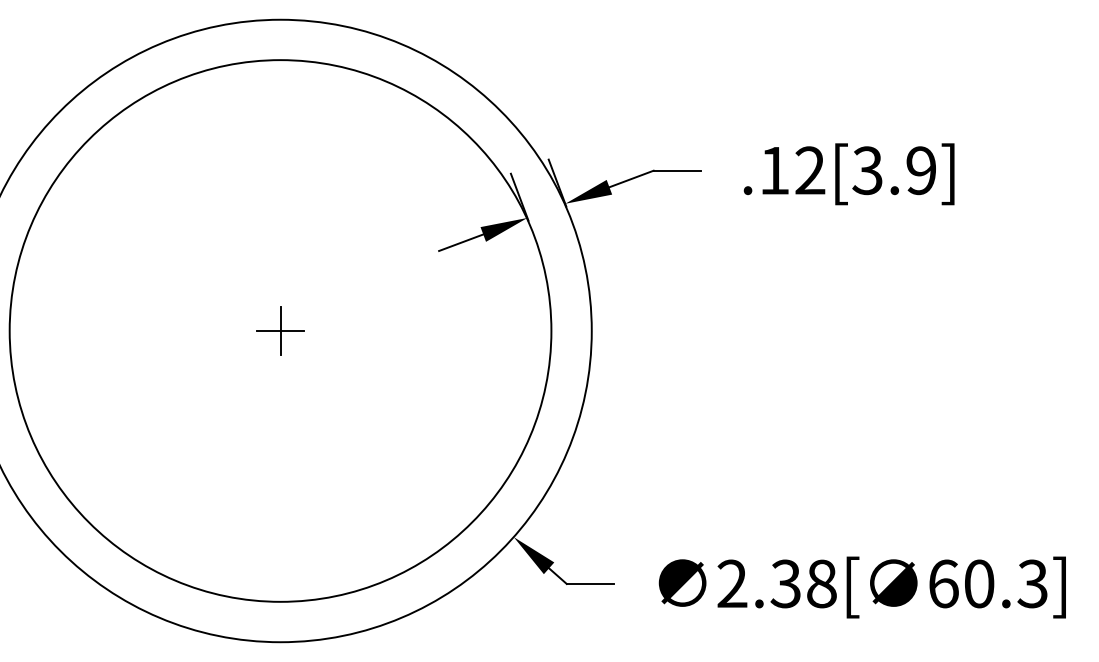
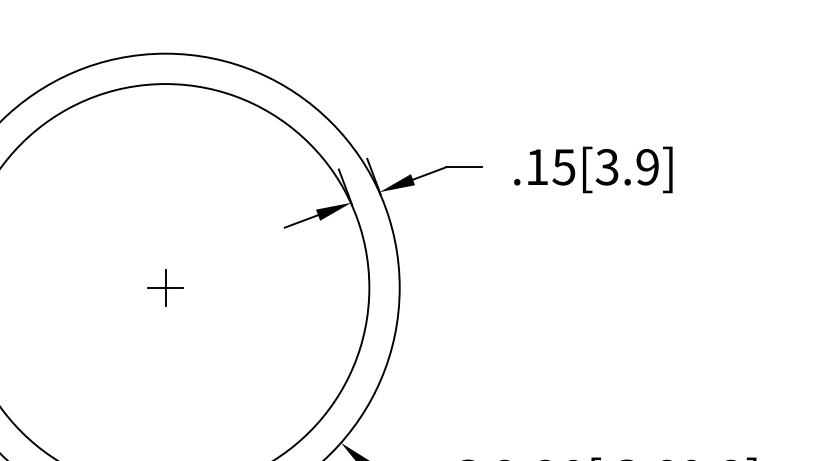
text: (809, 170) -> (563, 167), .12[3.9] -> .15[3.9]

